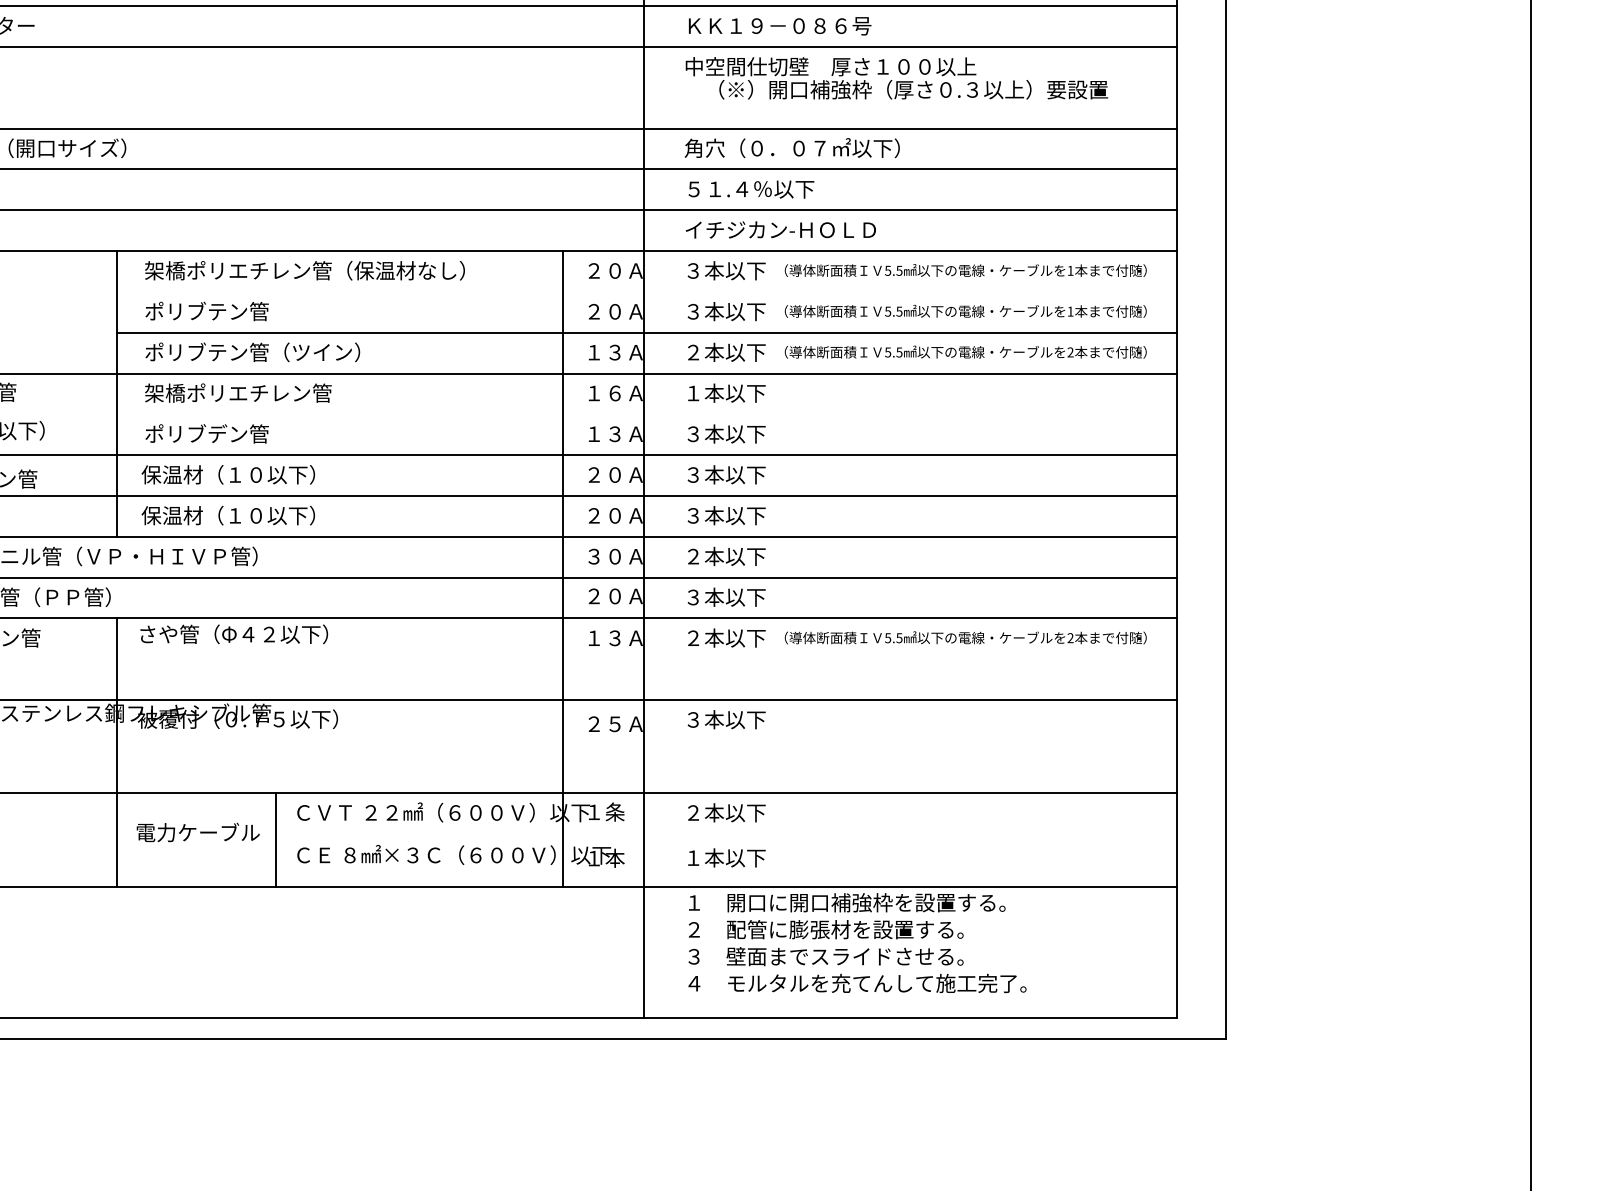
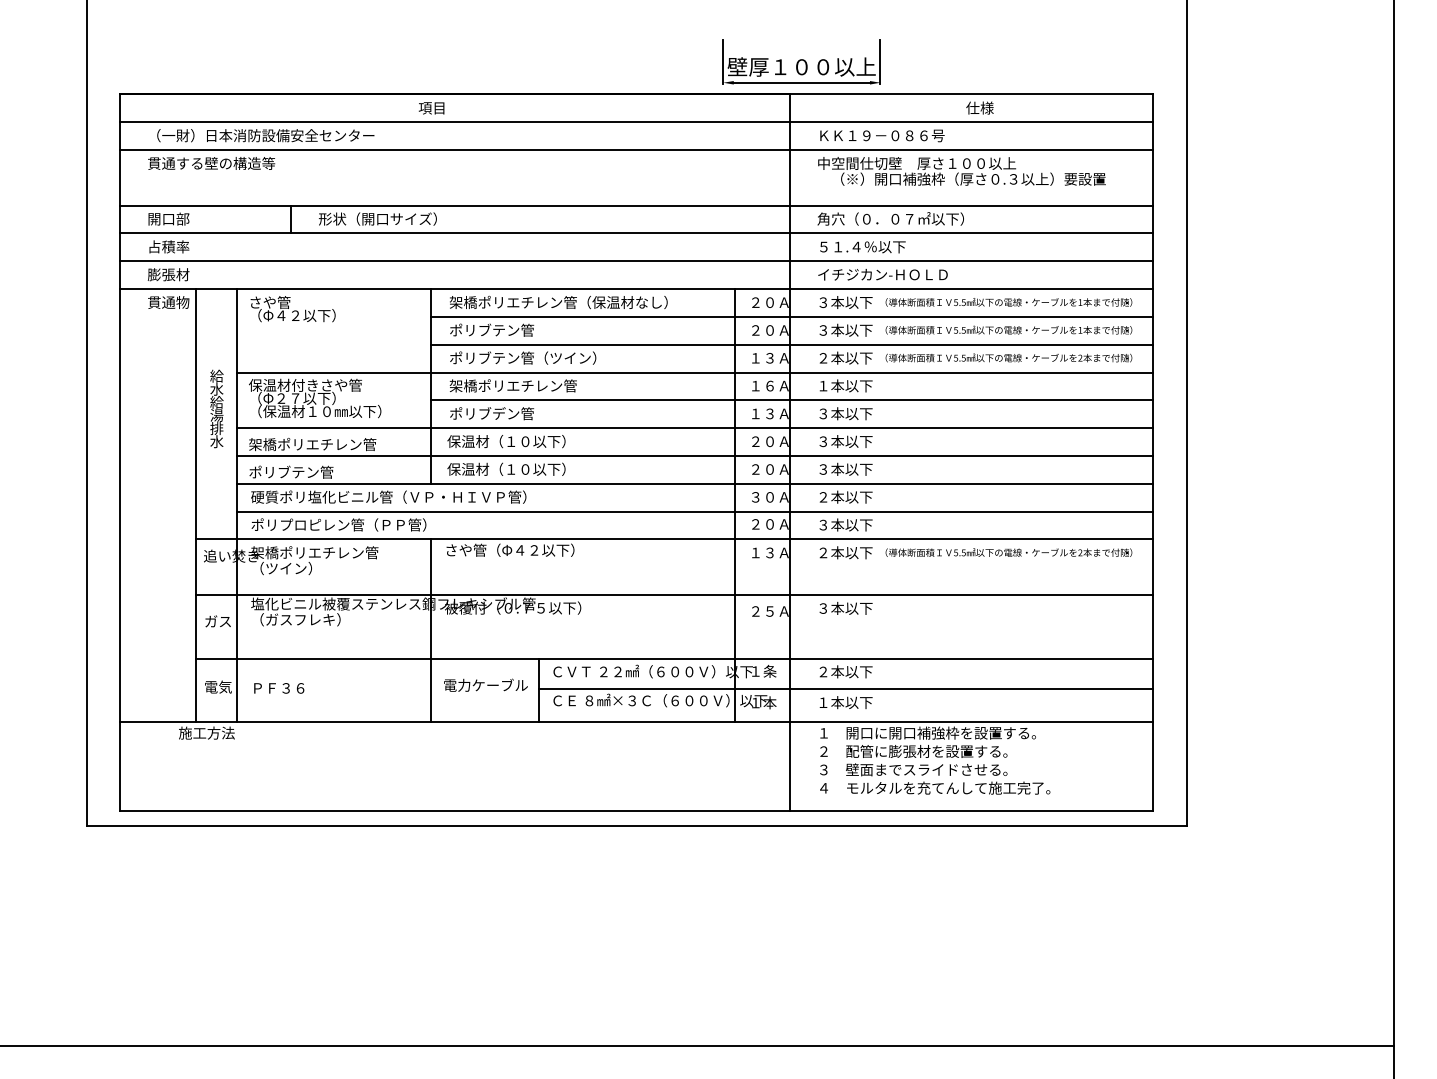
line: (646, 291) -> (791, 316), added
line: (646, 414) -> (791, 400), added
line: (727, 838) -> (846, 689), added

